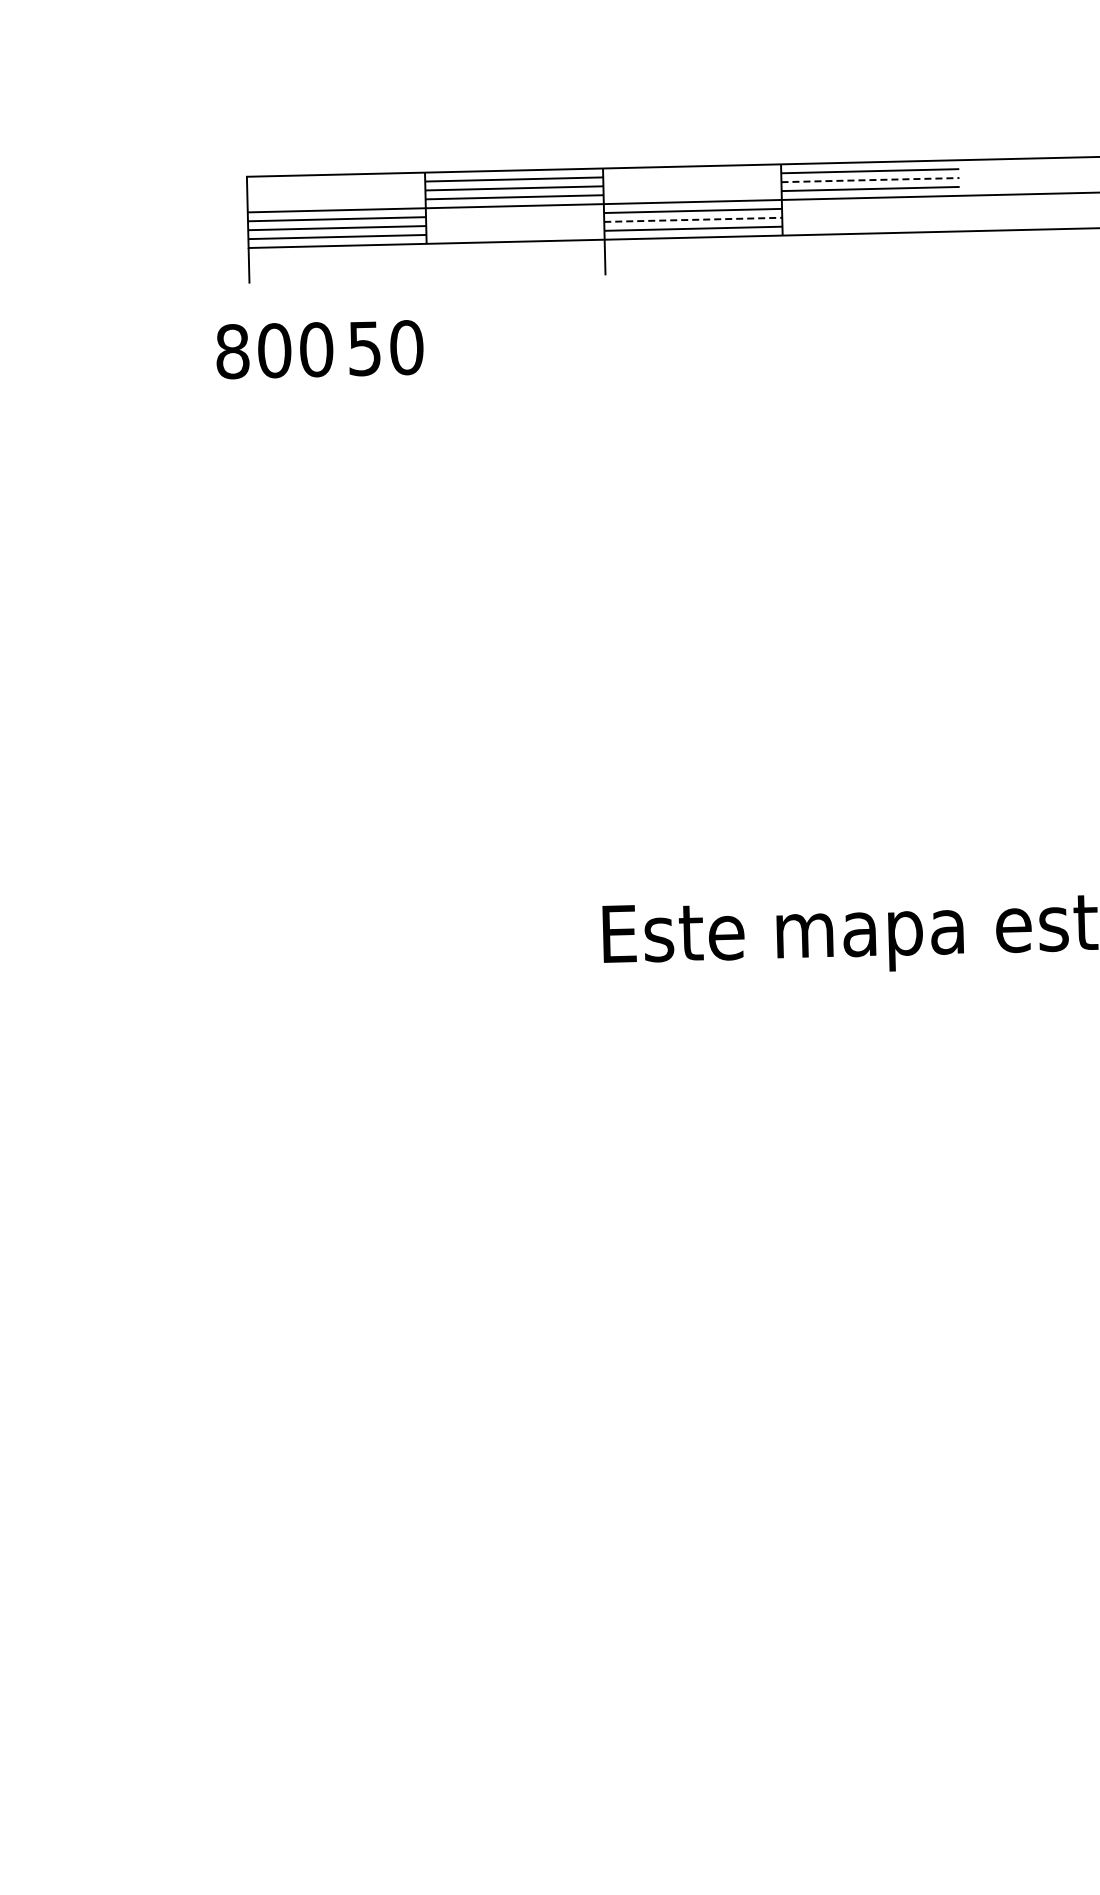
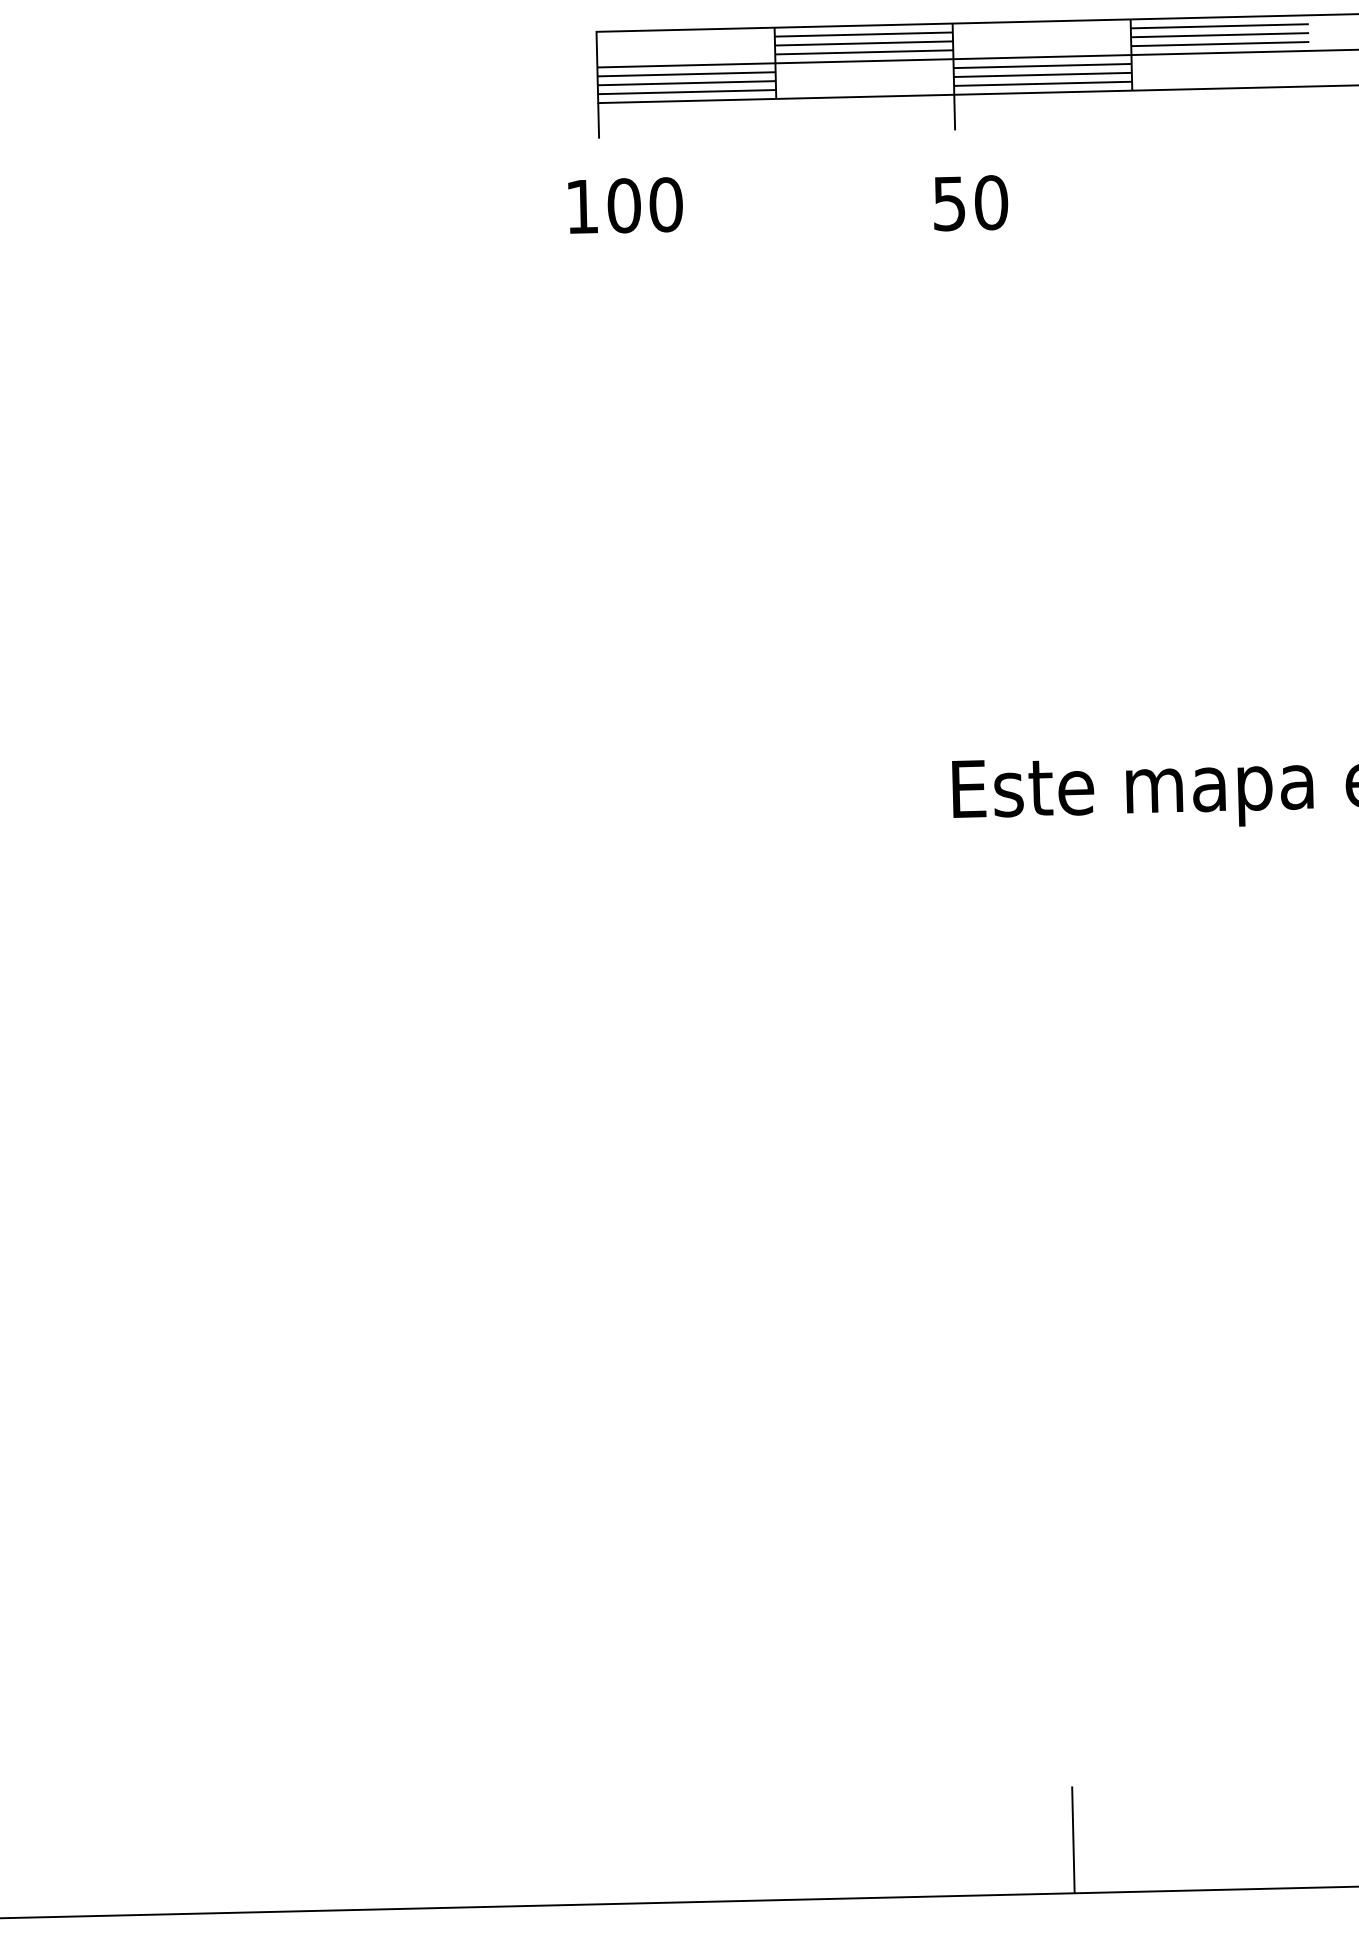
line: (870, 180) -> (1220, 35), dashed -> solid
line: (693, 219) -> (1043, 74), dashed -> solid
text: (386, 348) -> (971, 203), moved
text: (232, 351) -> (582, 206), 800 -> 100

